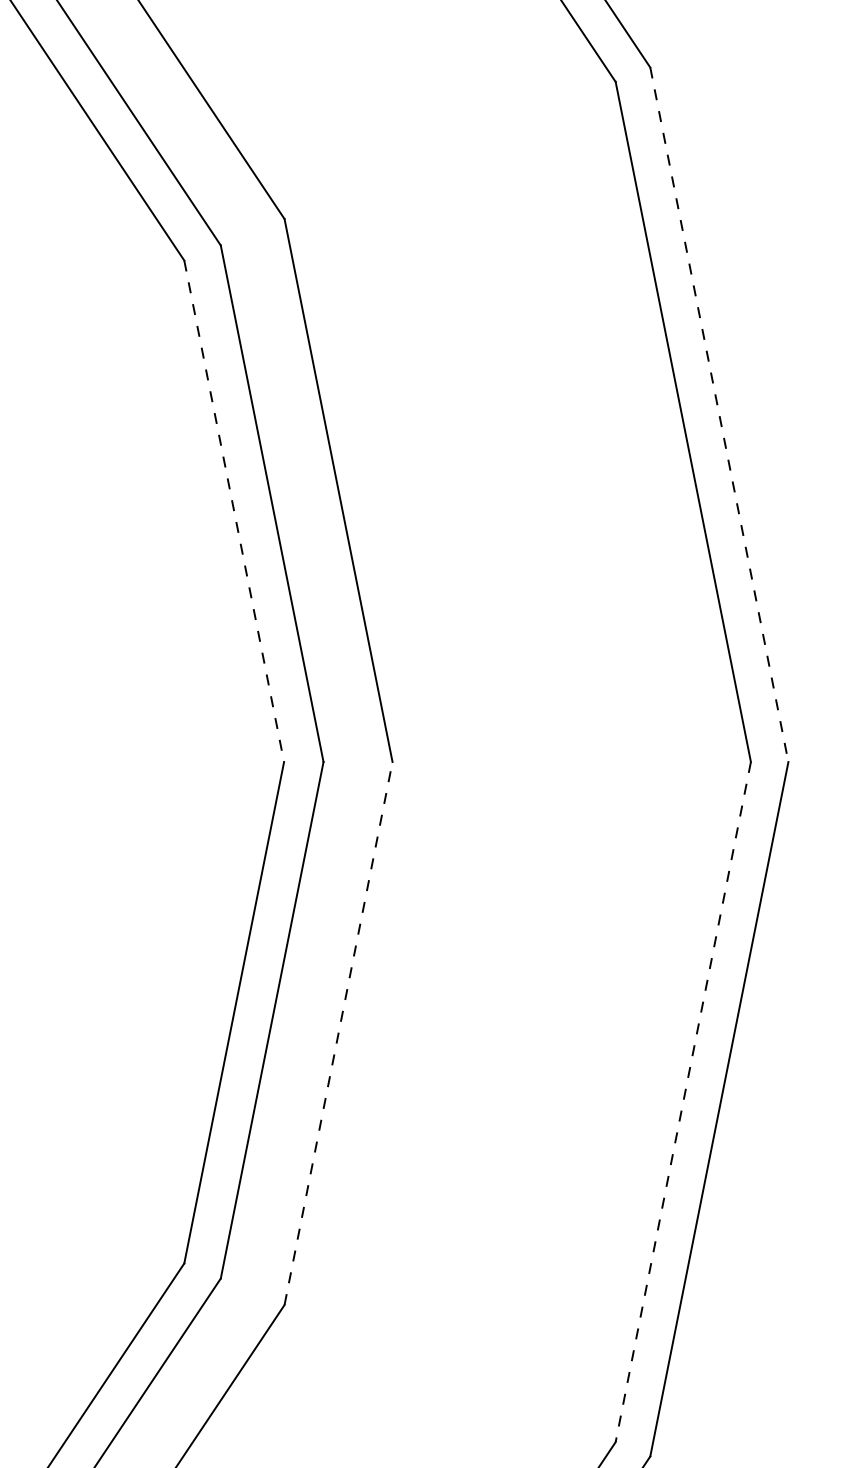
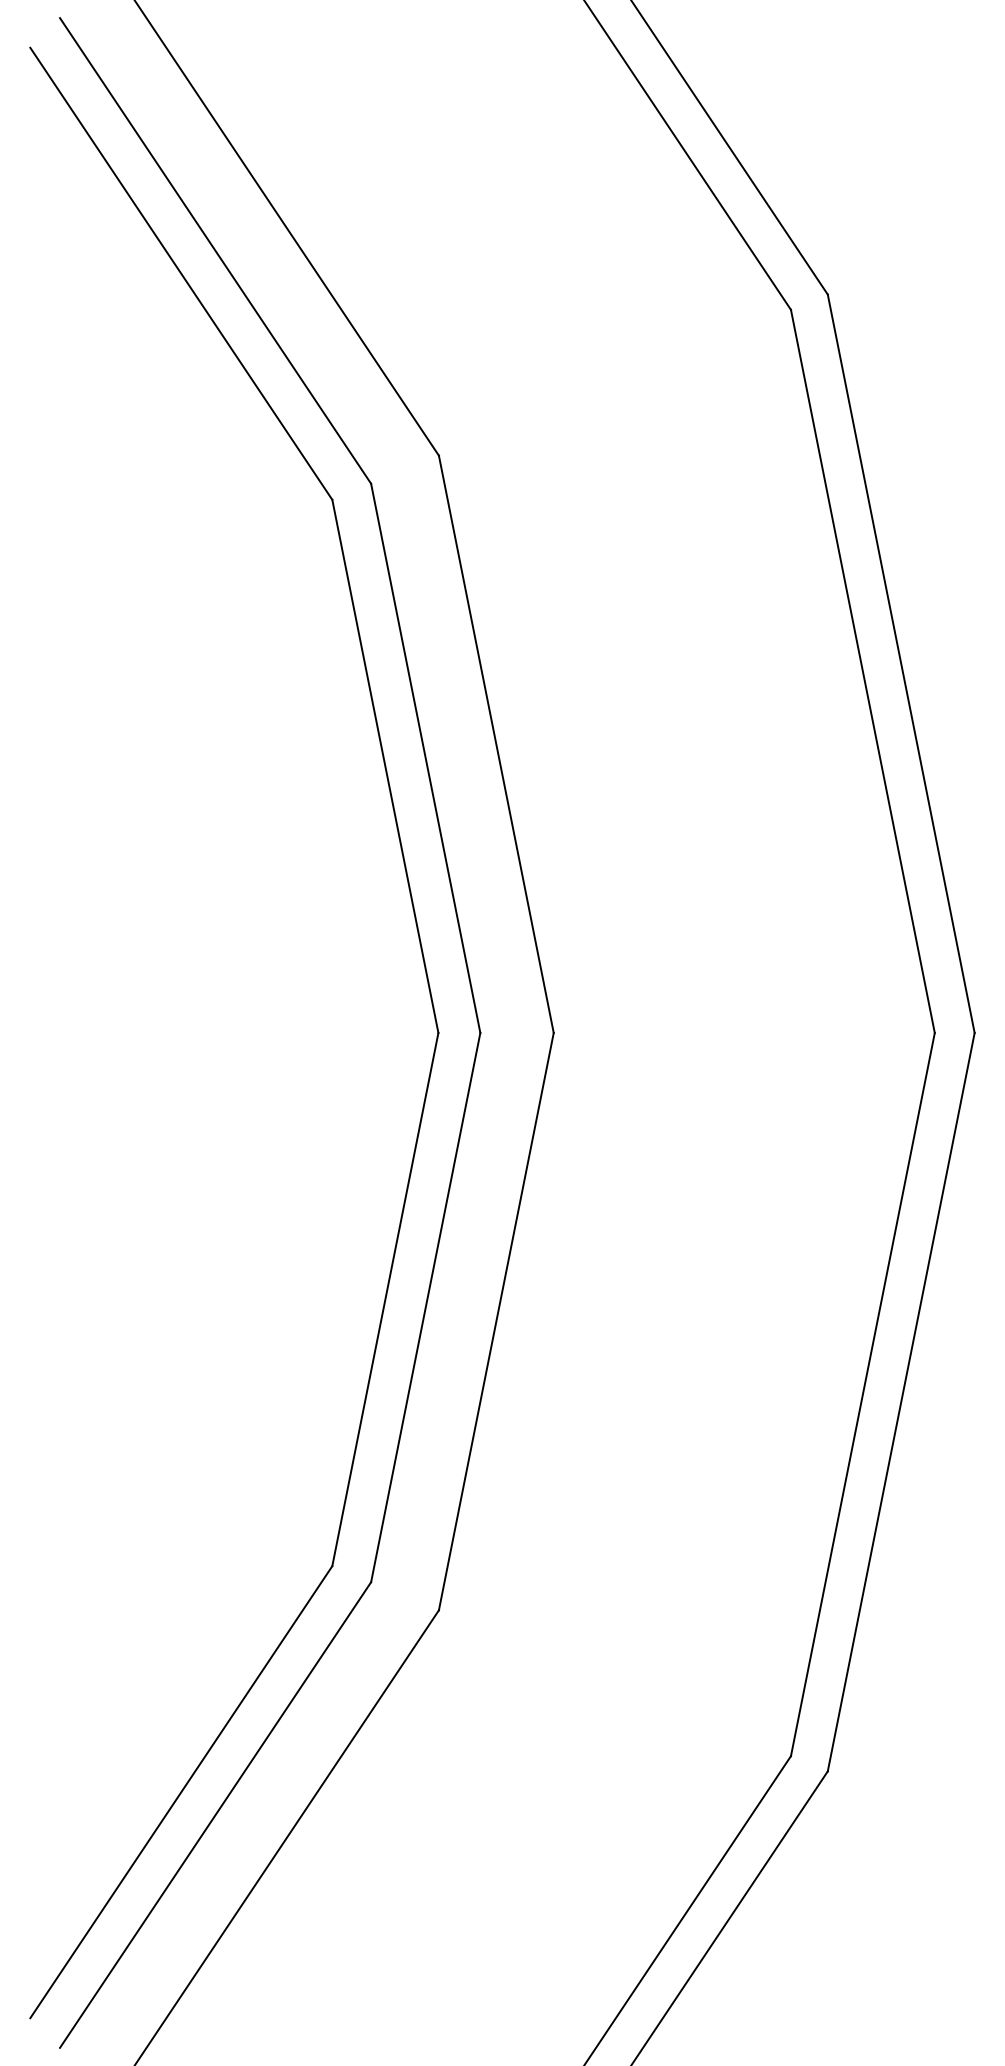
line: (719, 415) -> (901, 664), dashed -> solid
line: (234, 511) -> (385, 766), dashed -> solid
line: (338, 1033) -> (496, 1321), dashed -> solid
line: (682, 1102) -> (862, 1394), dashed -> solid

